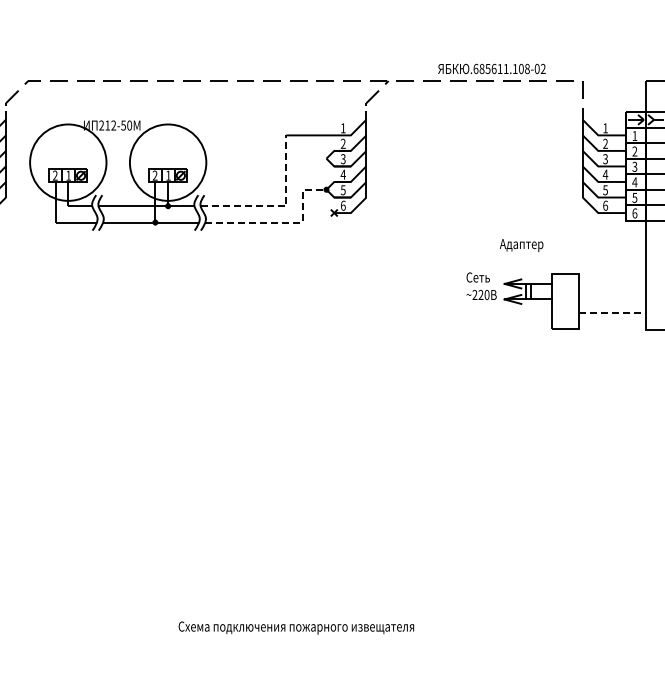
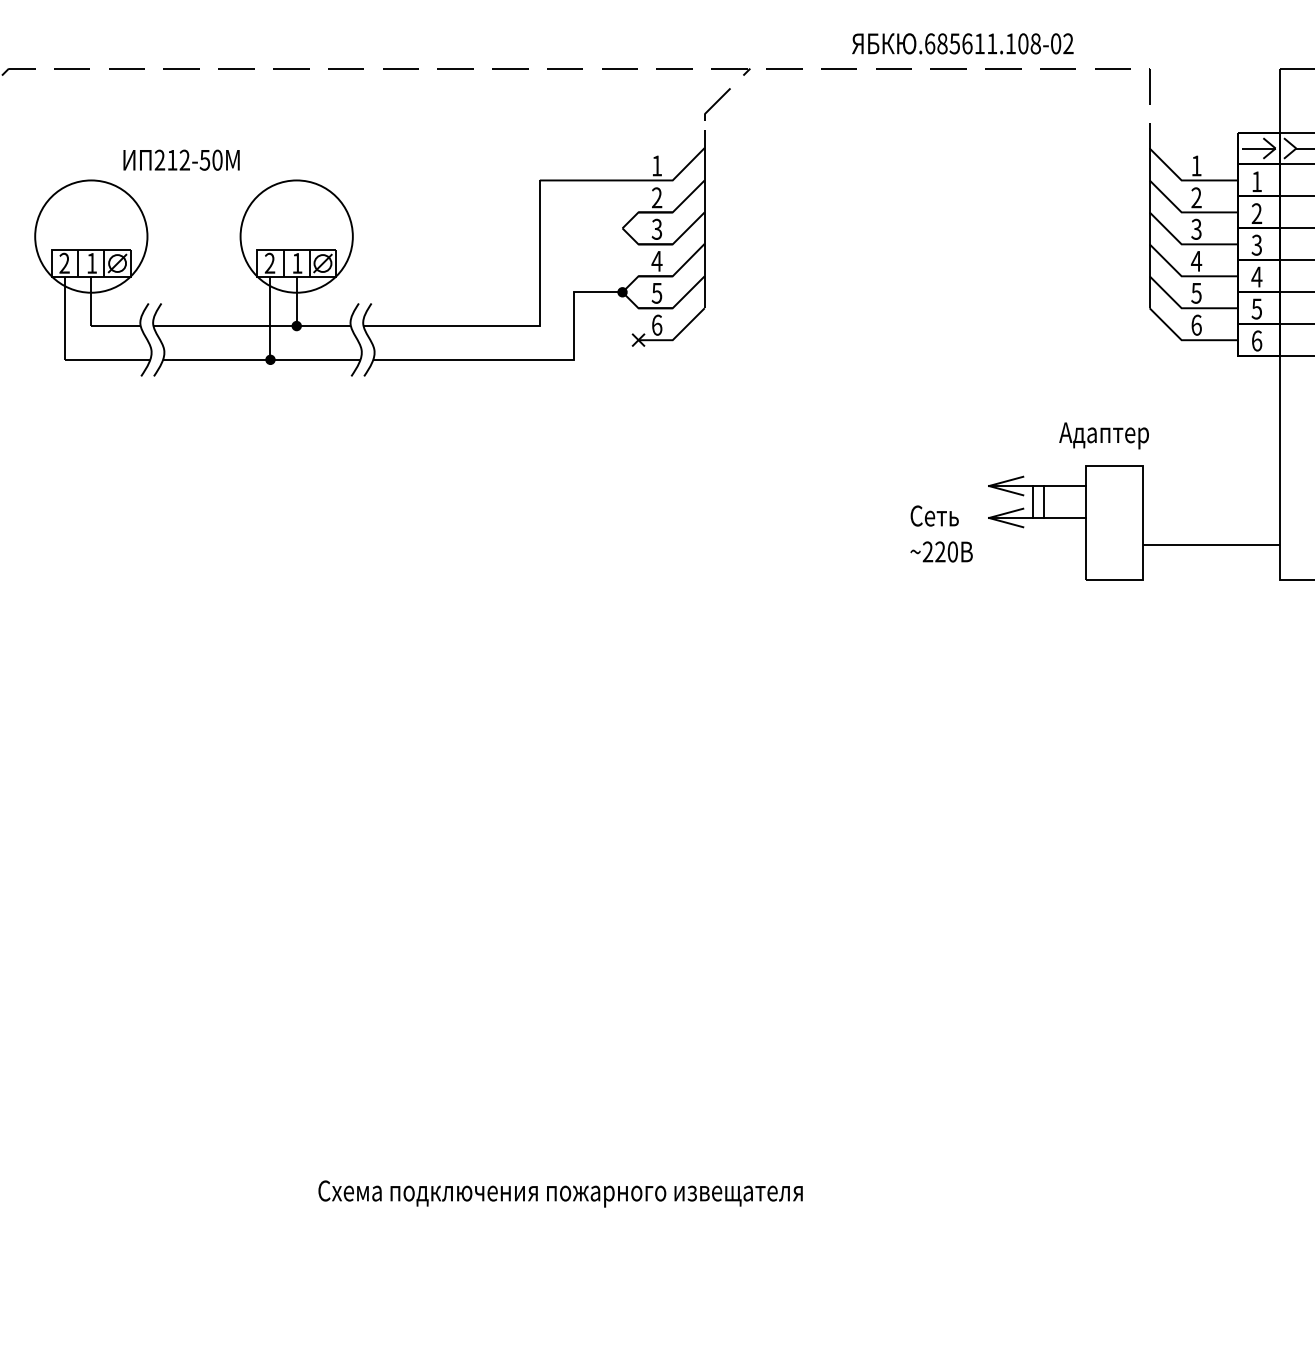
circle: (68, 162) -> (91, 236), size x0.71
circle: (167, 162) -> (295, 236), size x0.71
line: (279, 206) -> (525, 326), dashed -> solid
line: (284, 222) -> (536, 359), dashed -> solid
text: (521, 245) -> (1103, 435), moved
text: (481, 285) -> (941, 532), moved
line: (613, 312) -> (1212, 544), dashed -> solid

